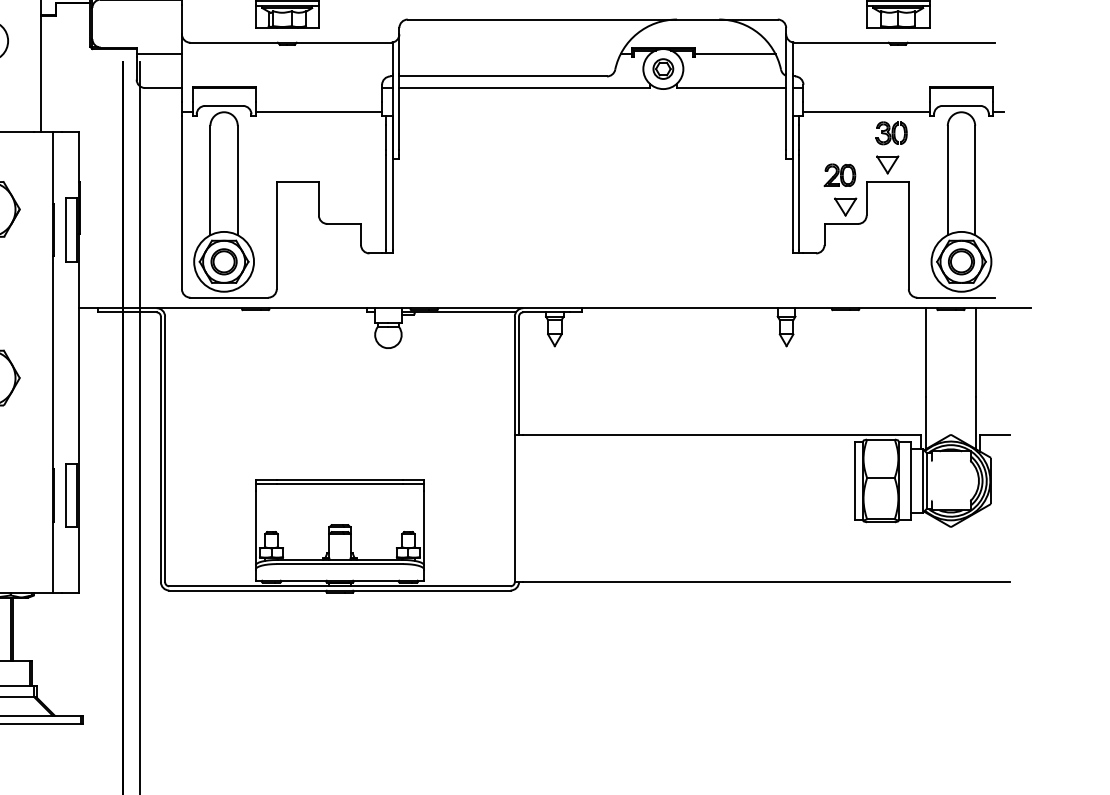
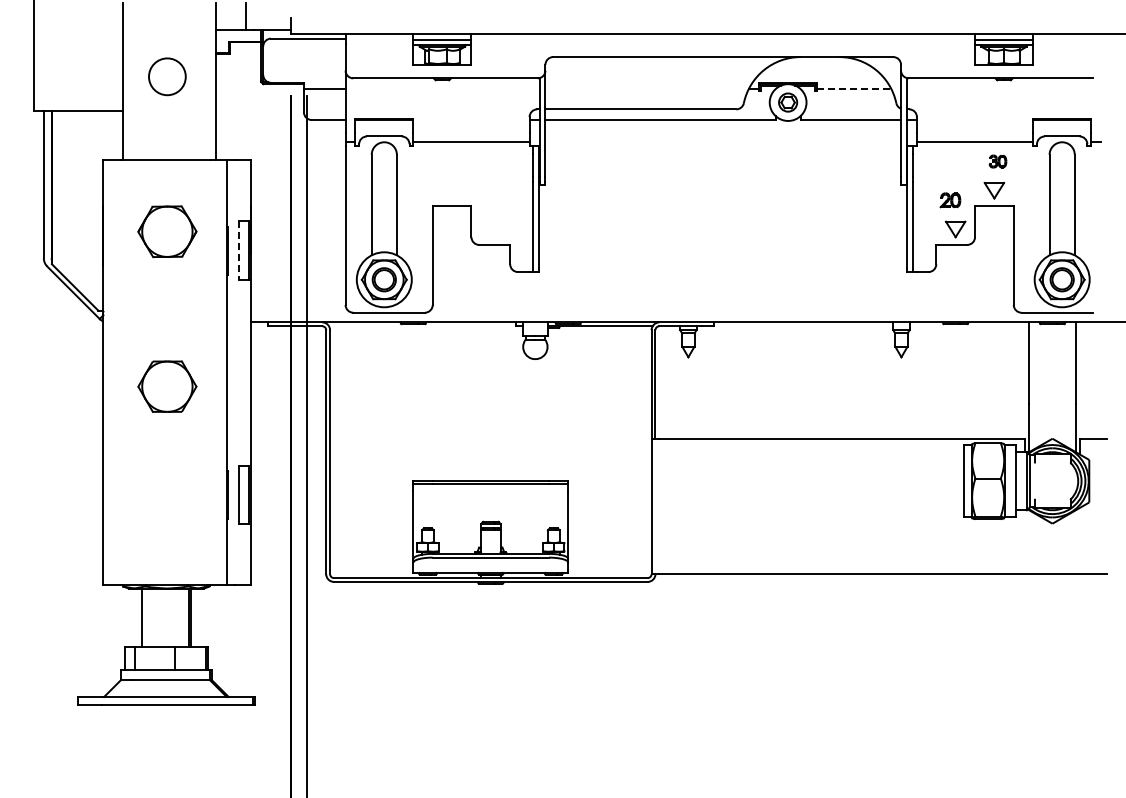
line: (735, 54) -> (854, 89), solid -> dashed
part: (891, 133) -> (997, 161), size x0.6
part: (839, 175) -> (950, 200), size x0.7
line: (66, 231) -> (239, 251), solid -> dashed

